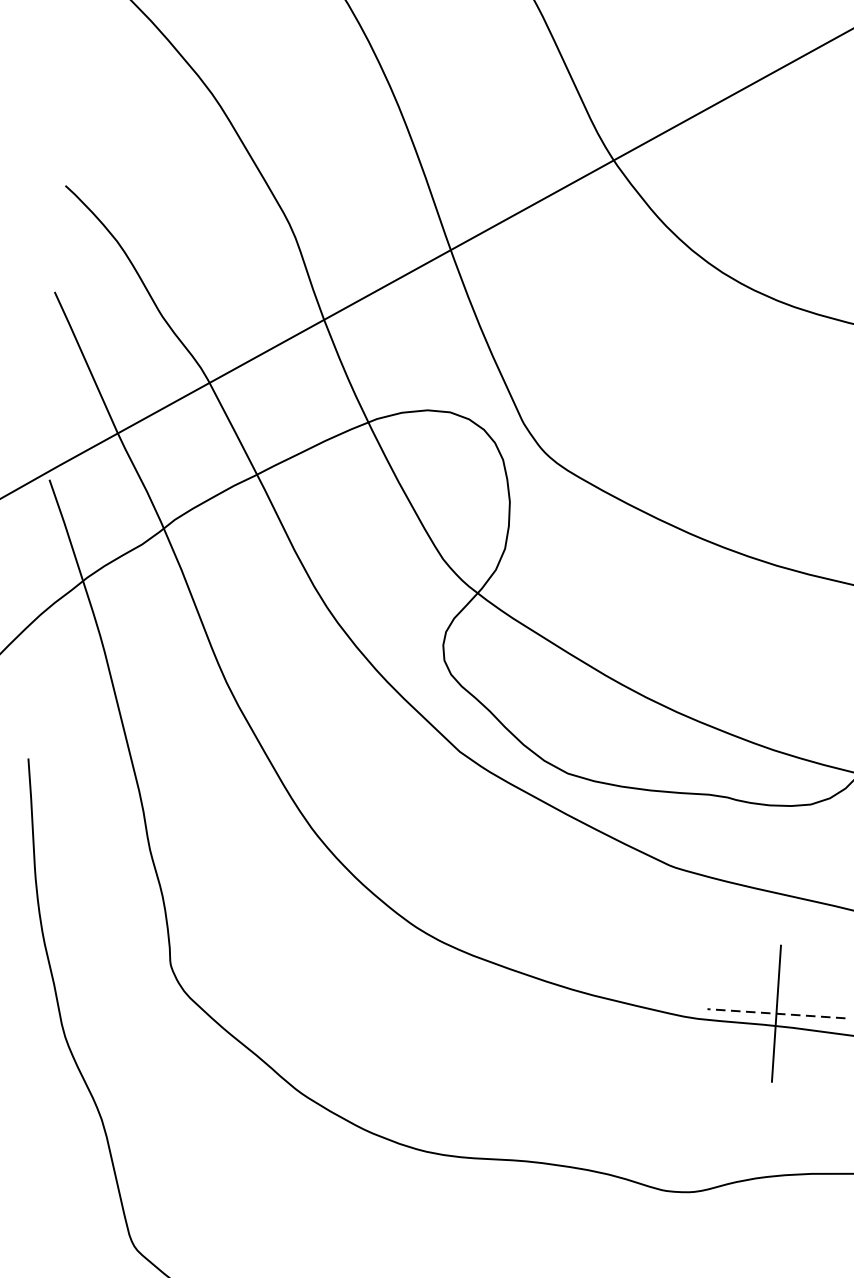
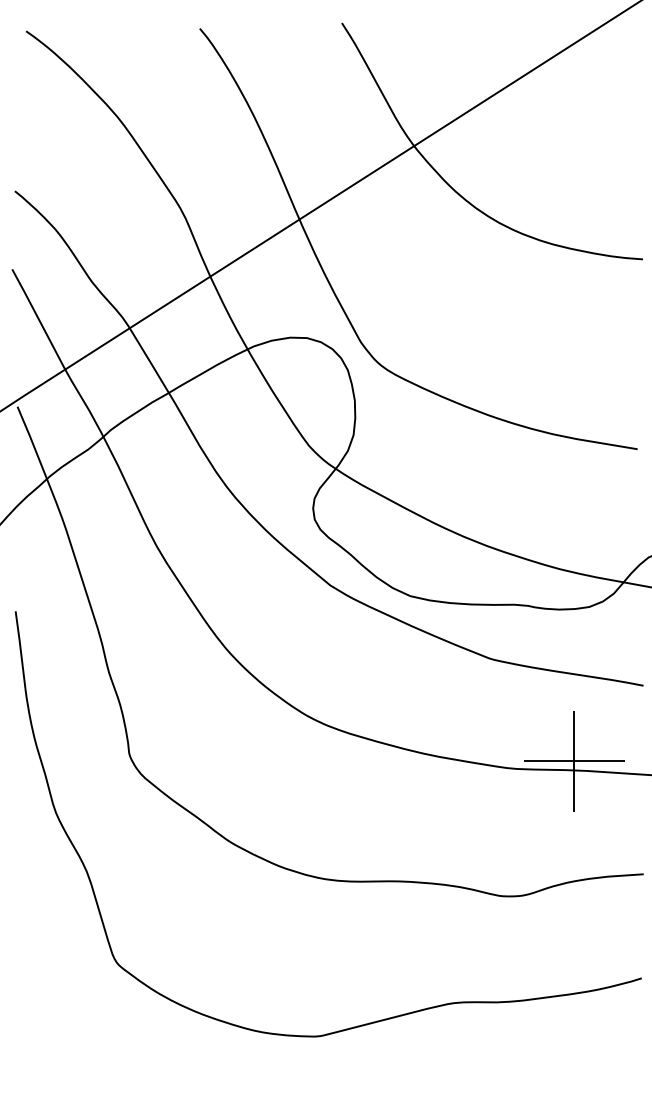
line: (776, 1013) -> (574, 761), dashed -> solid

